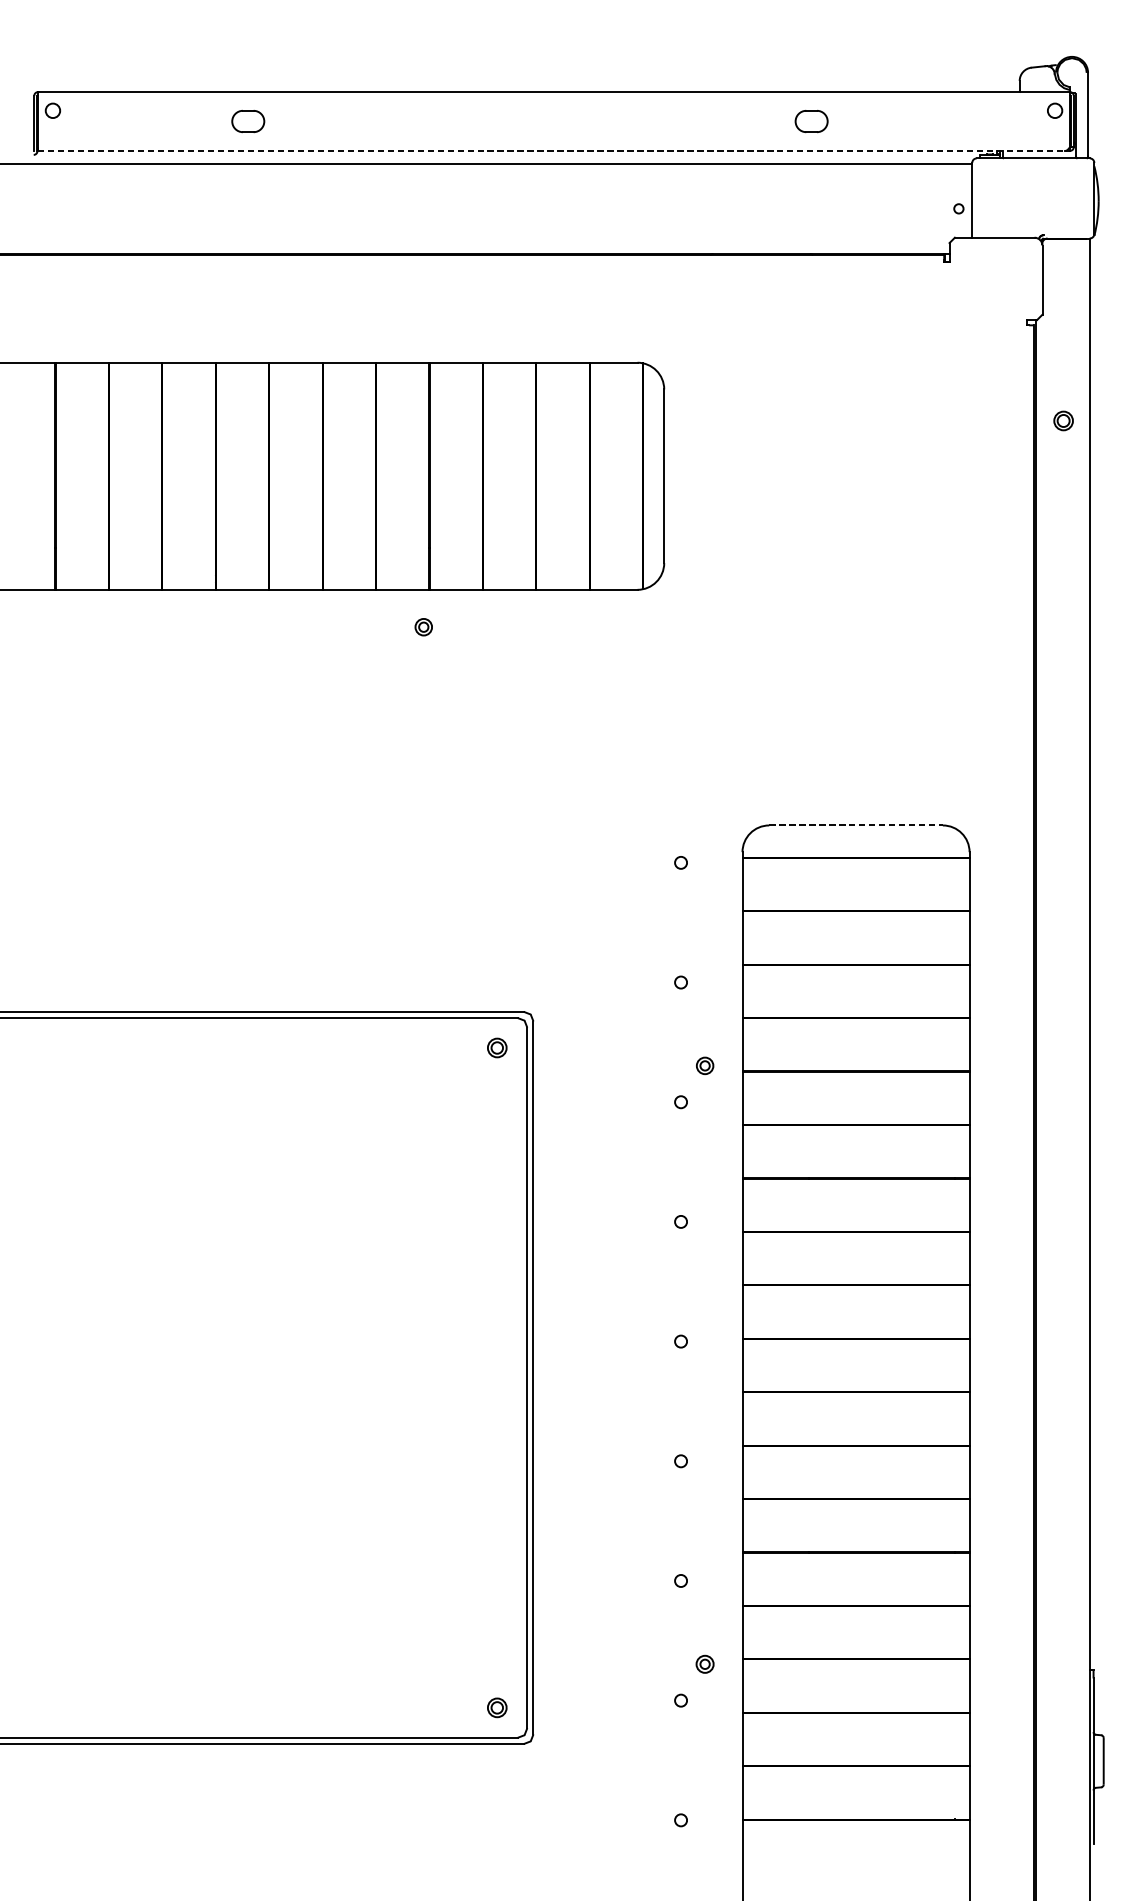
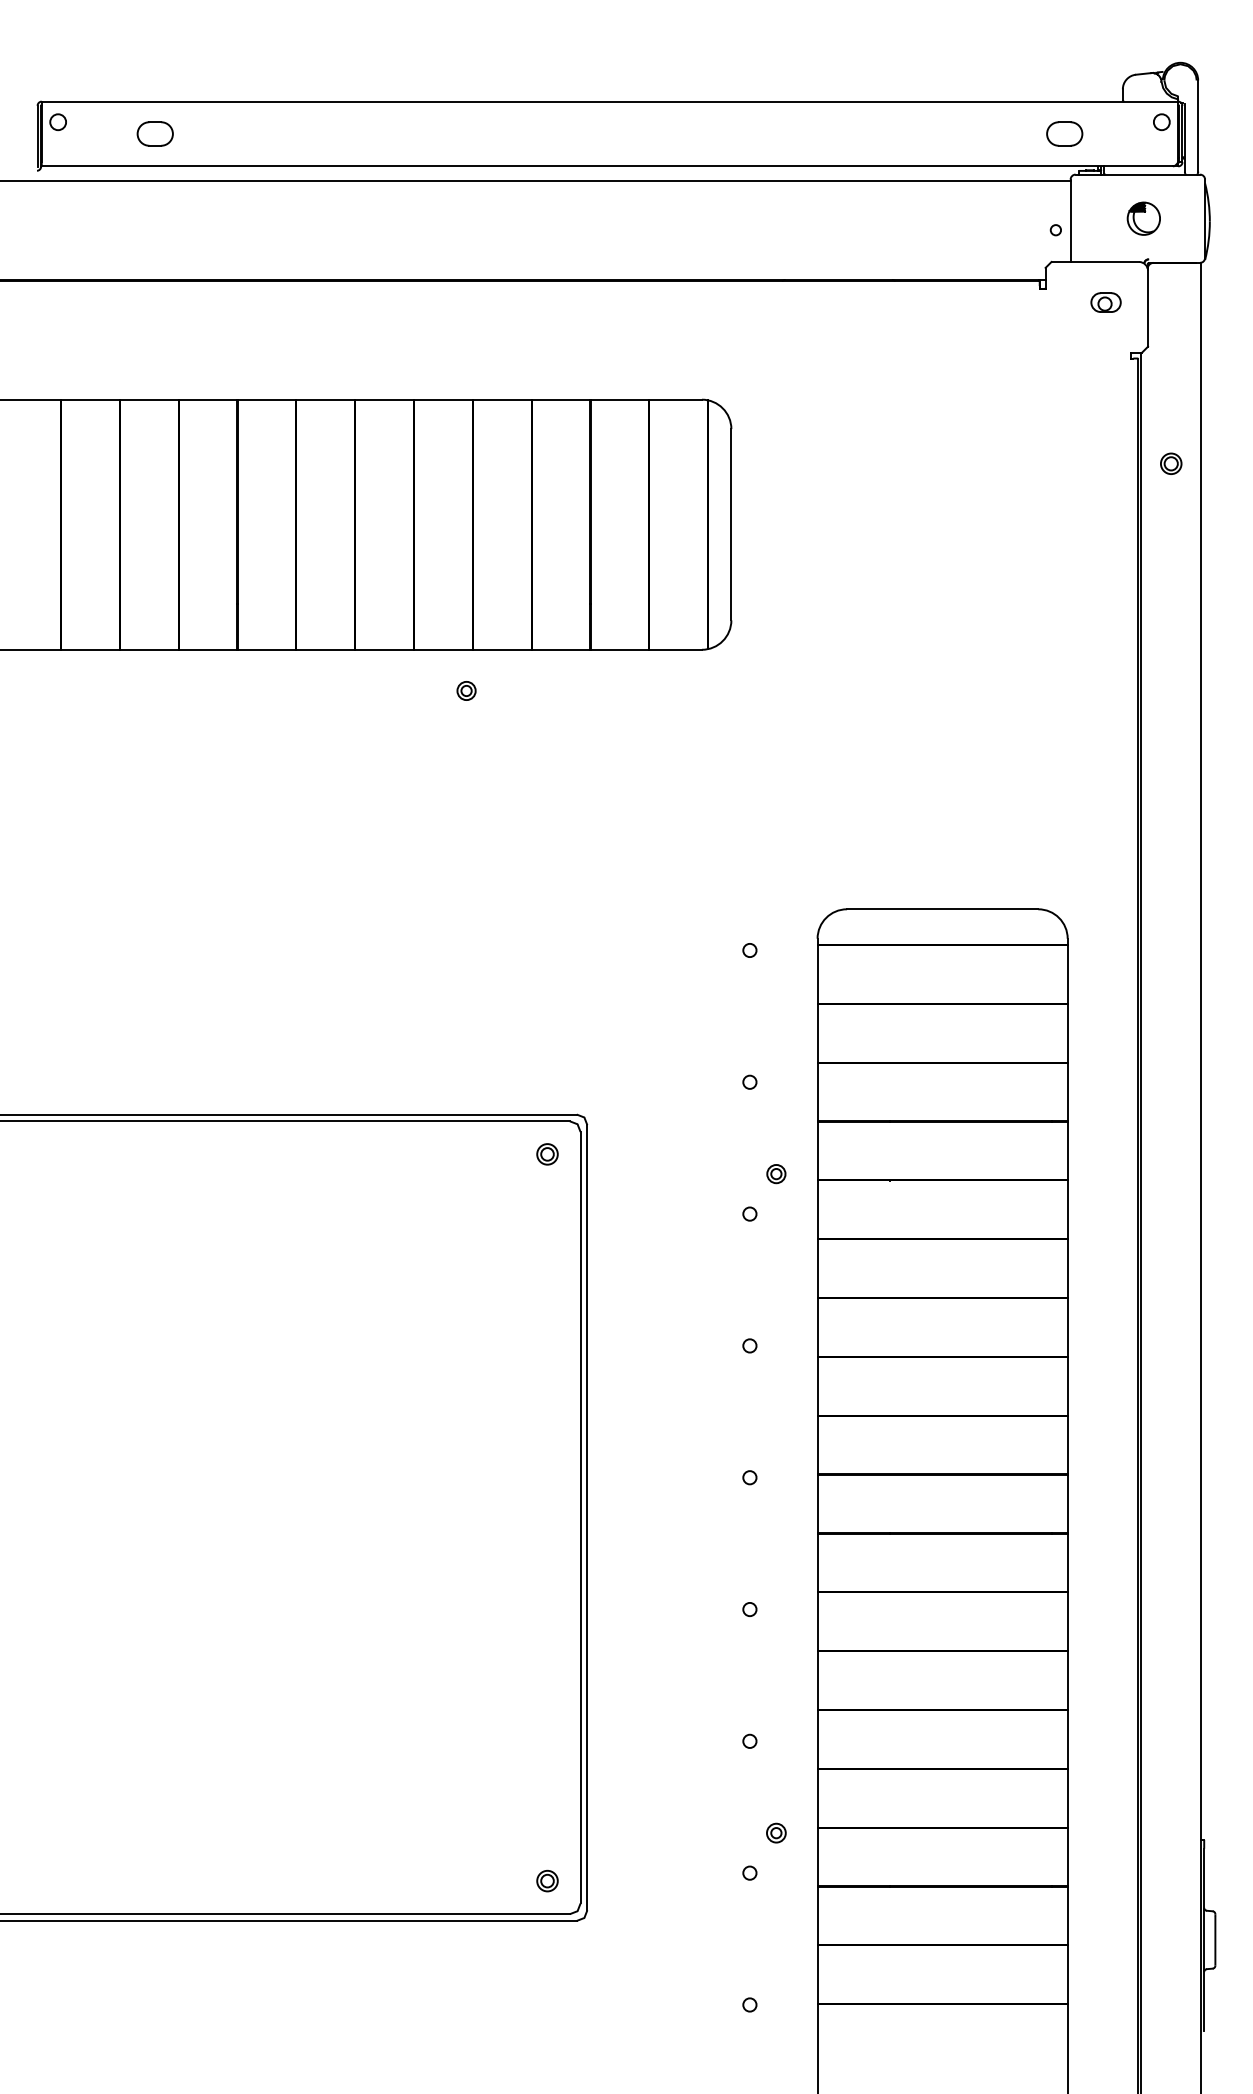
part: (247, 121) -> (154, 133), moved
part: (811, 121) -> (1064, 133), moved
line: (551, 151) -> (607, 166), dashed -> solid
part: (1038, 198) -> (1143, 218), added
part: (1003, 274) -> (1105, 302), added
line: (855, 825) -> (942, 909), dashed -> solid

